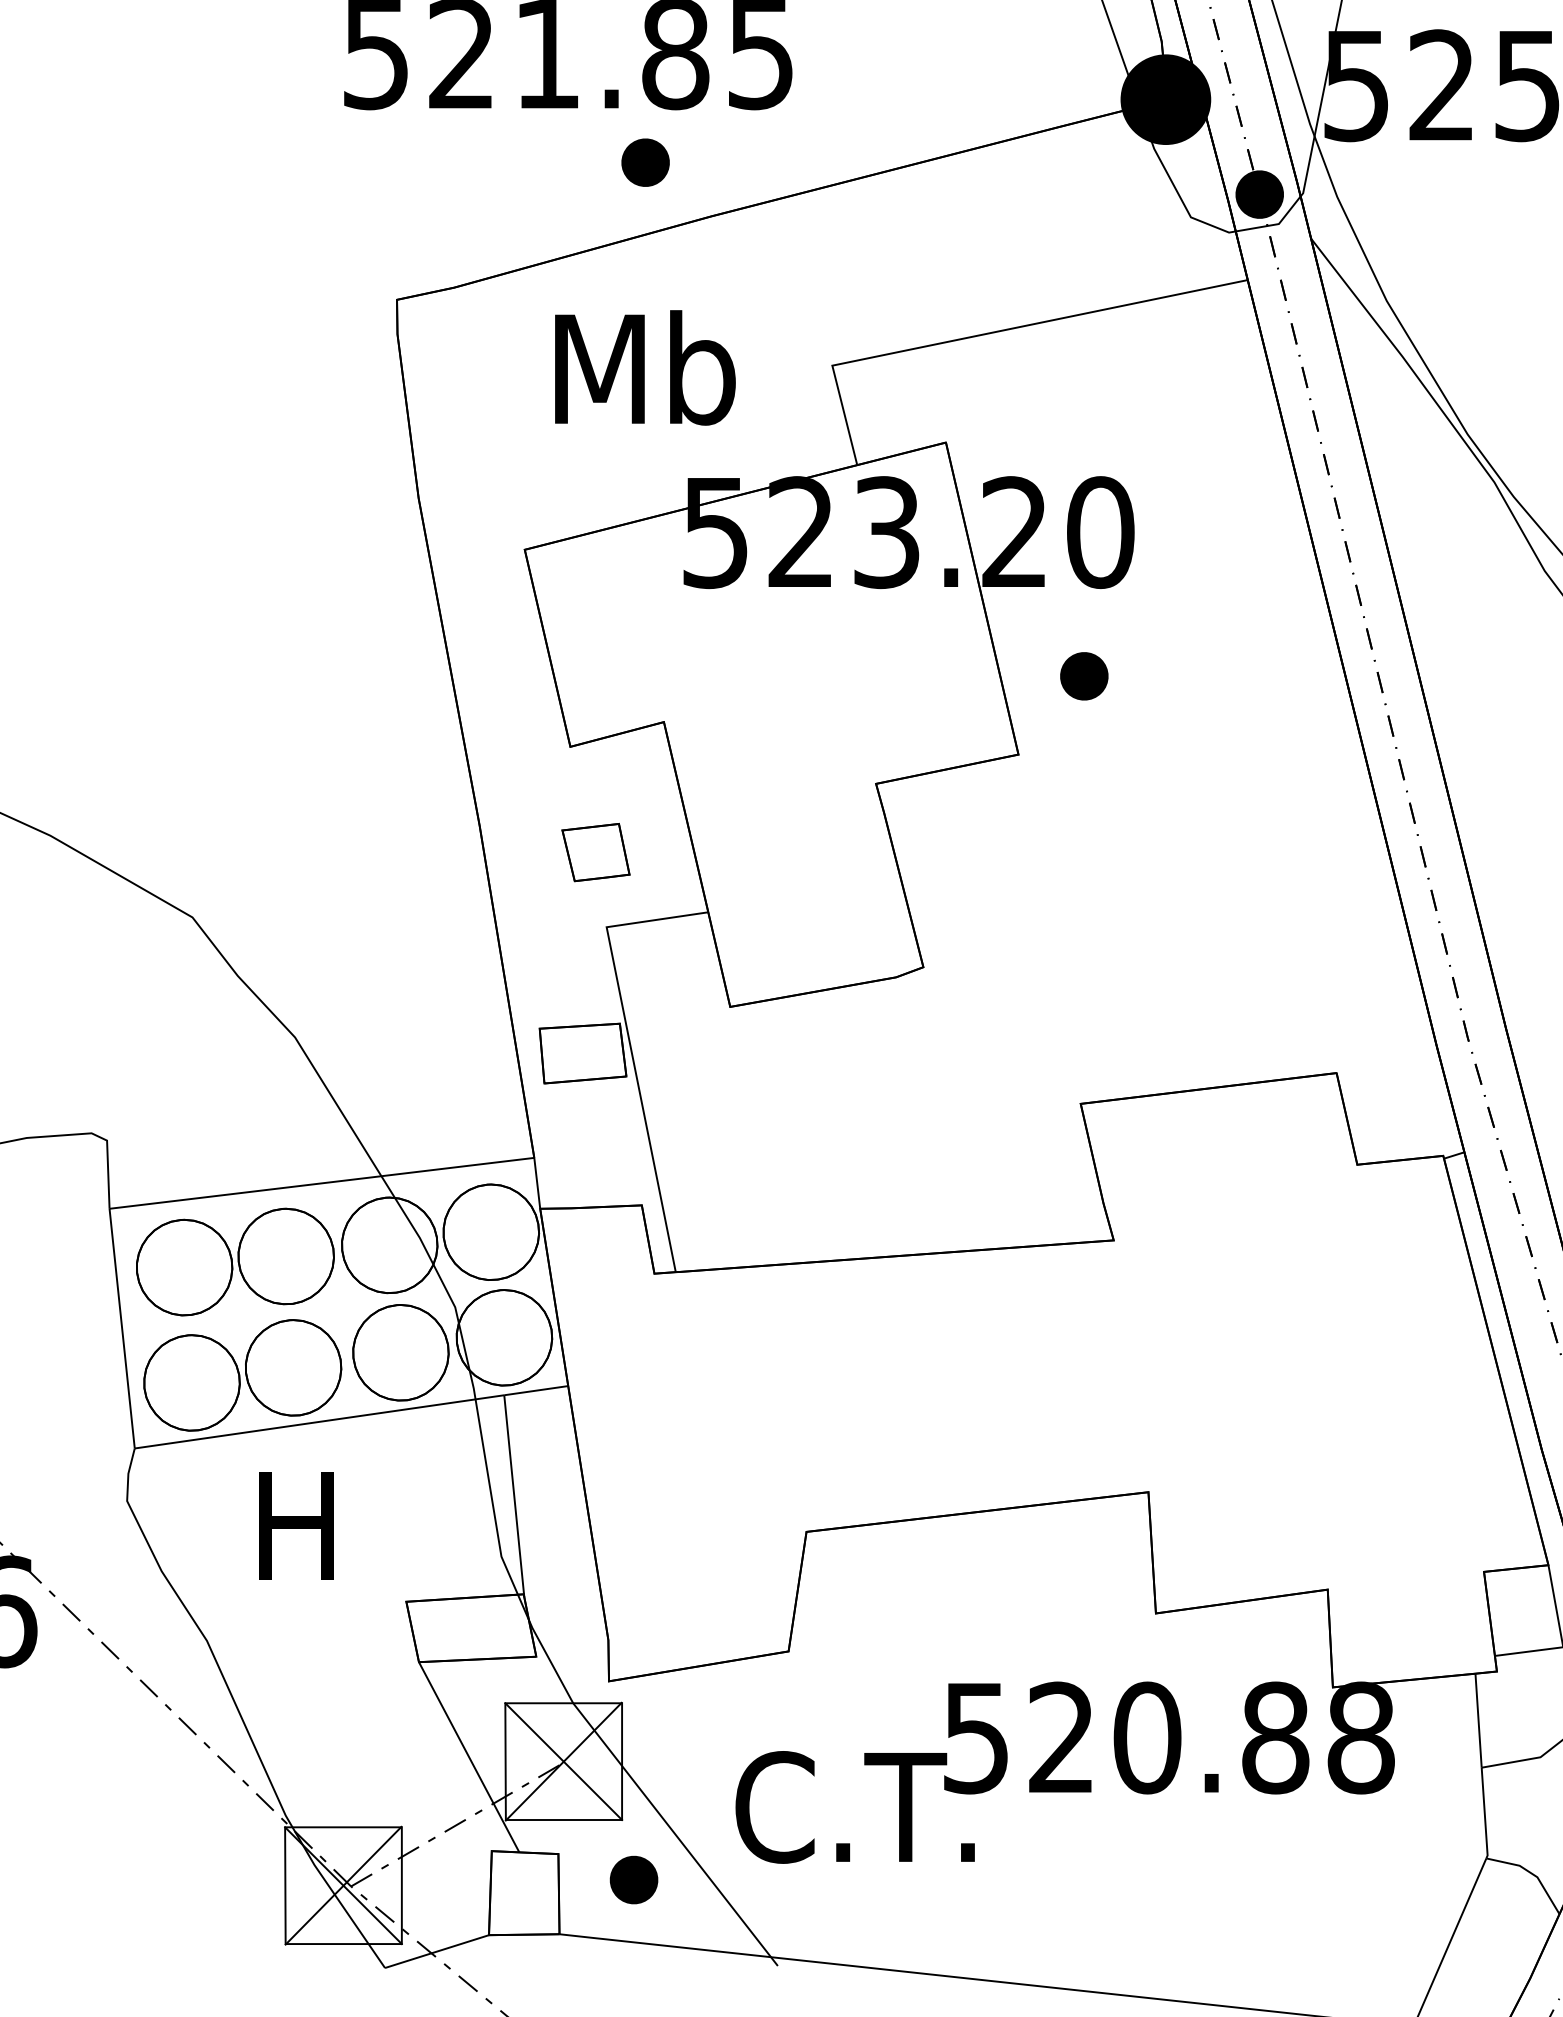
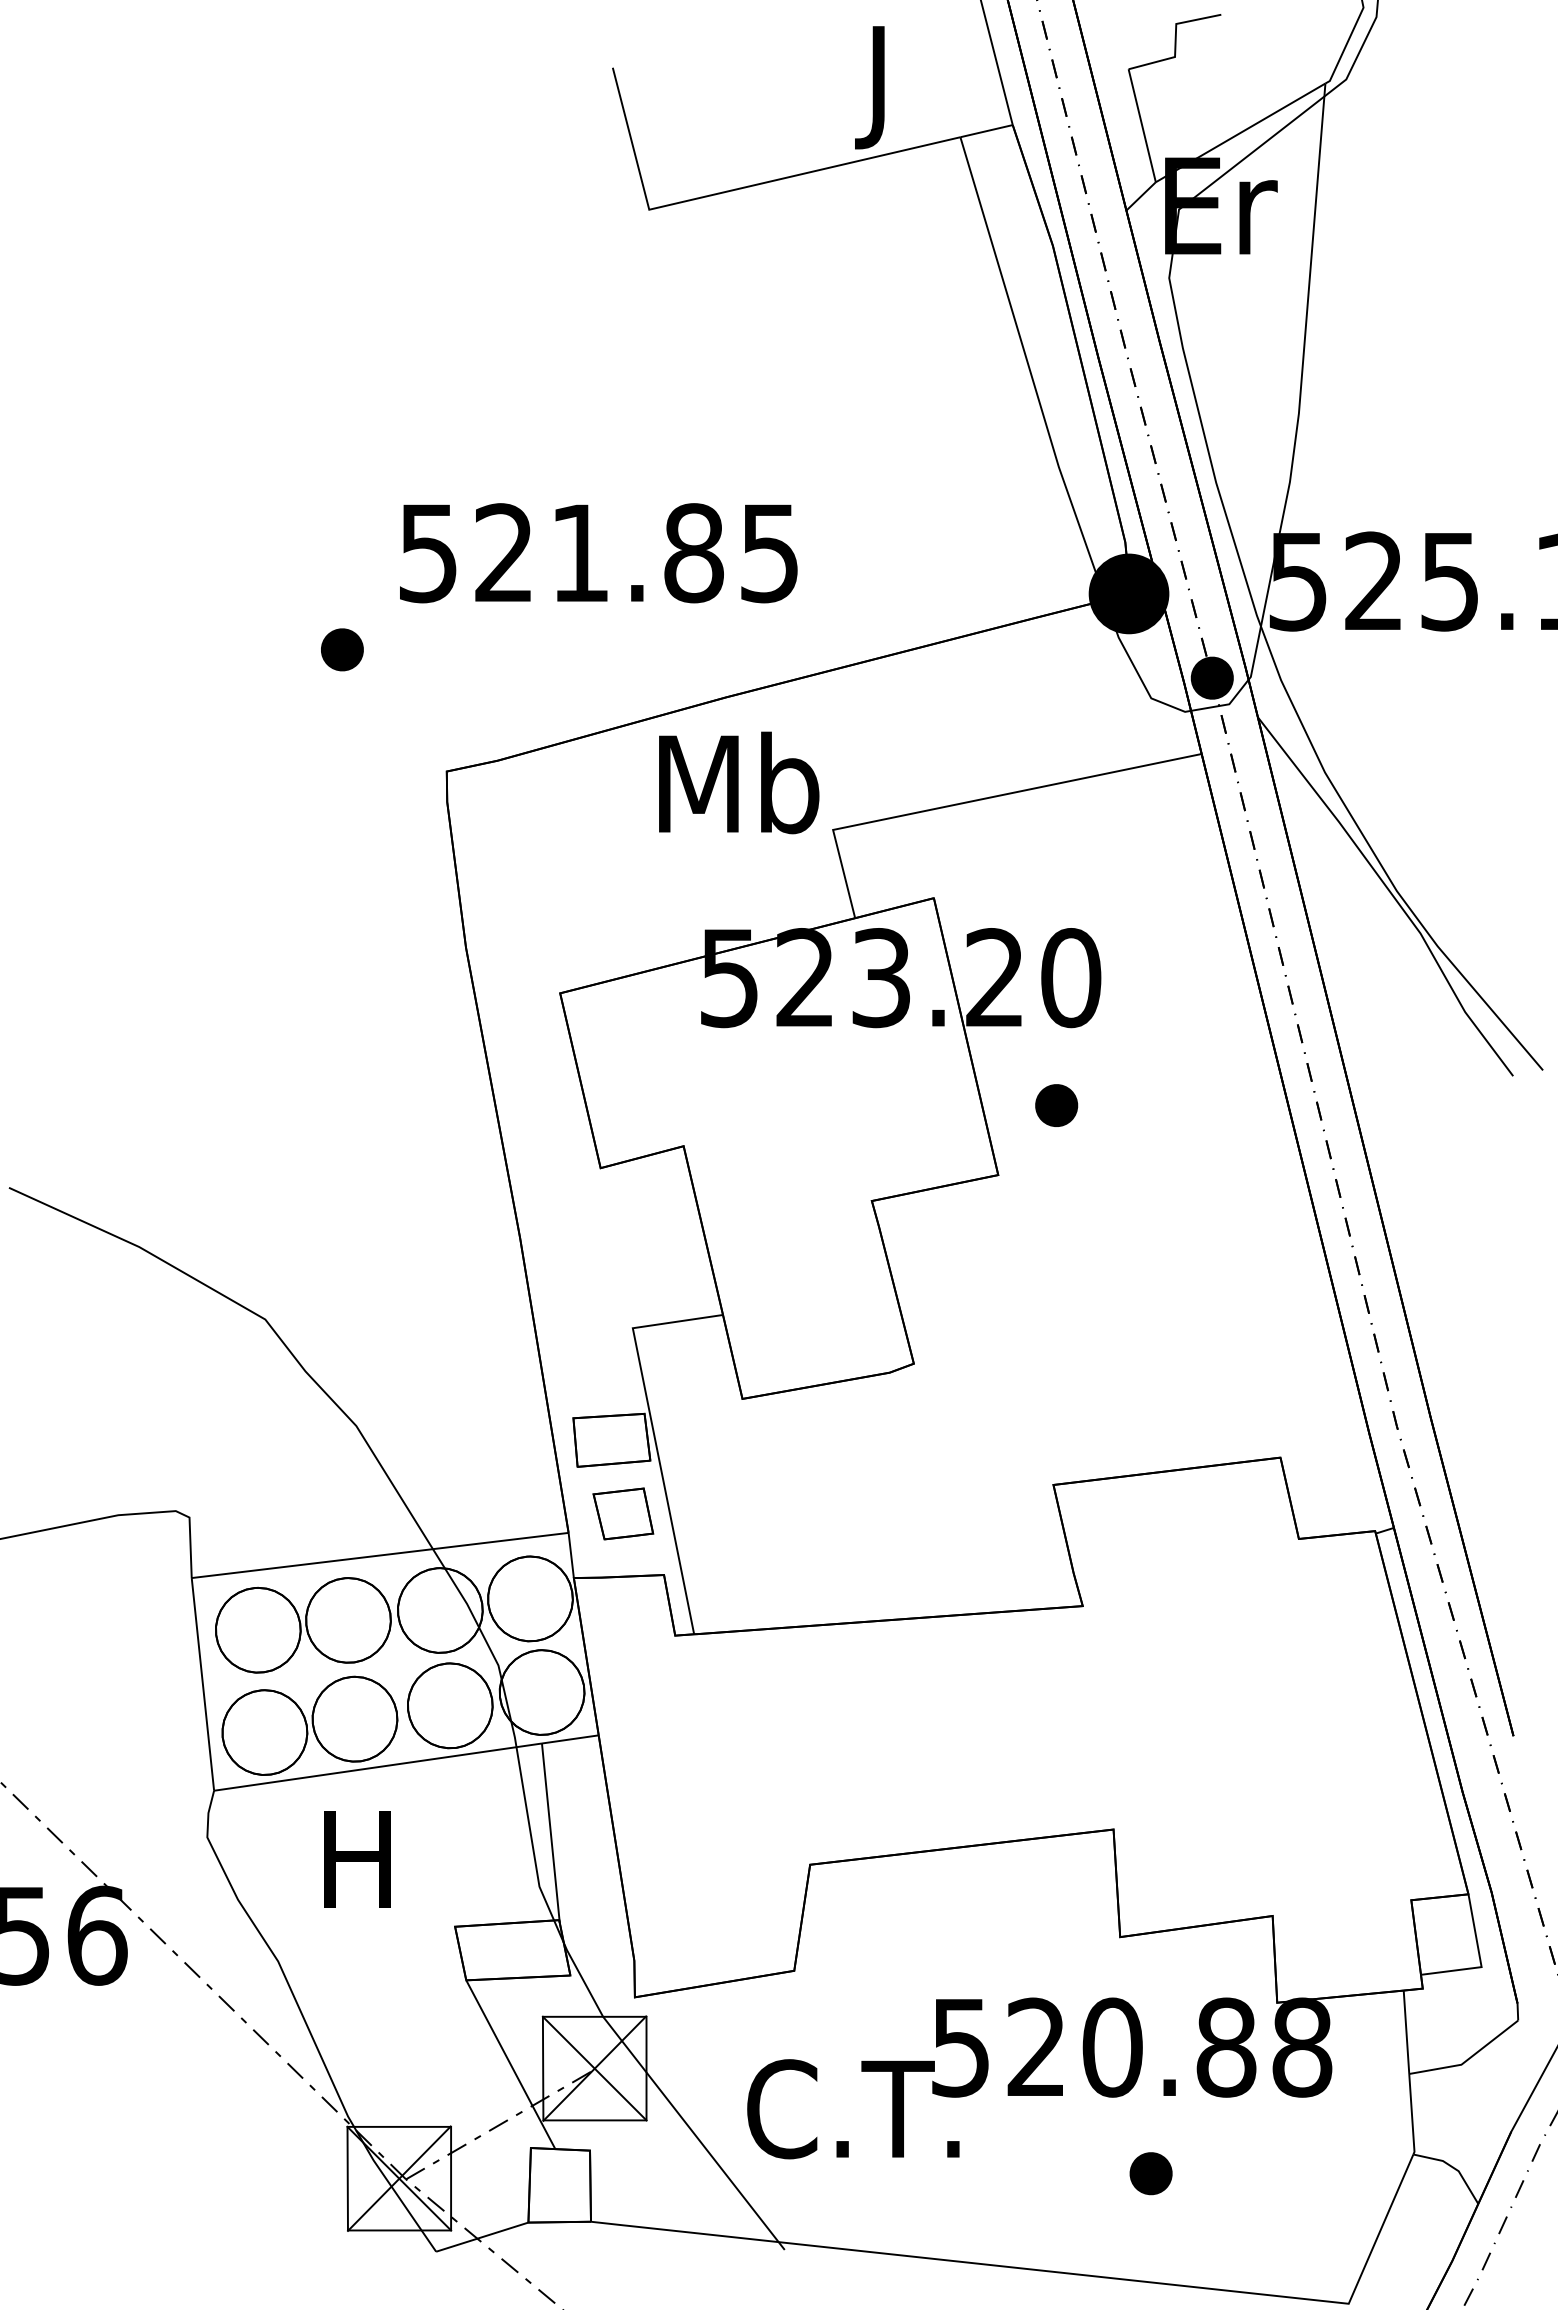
part: (645, 162) -> (342, 649), moved
text: (645, 367) -> (739, 782), moved
part: (596, 852) -> (623, 1513), moved
part: (633, 1879) -> (1150, 2173), moved

